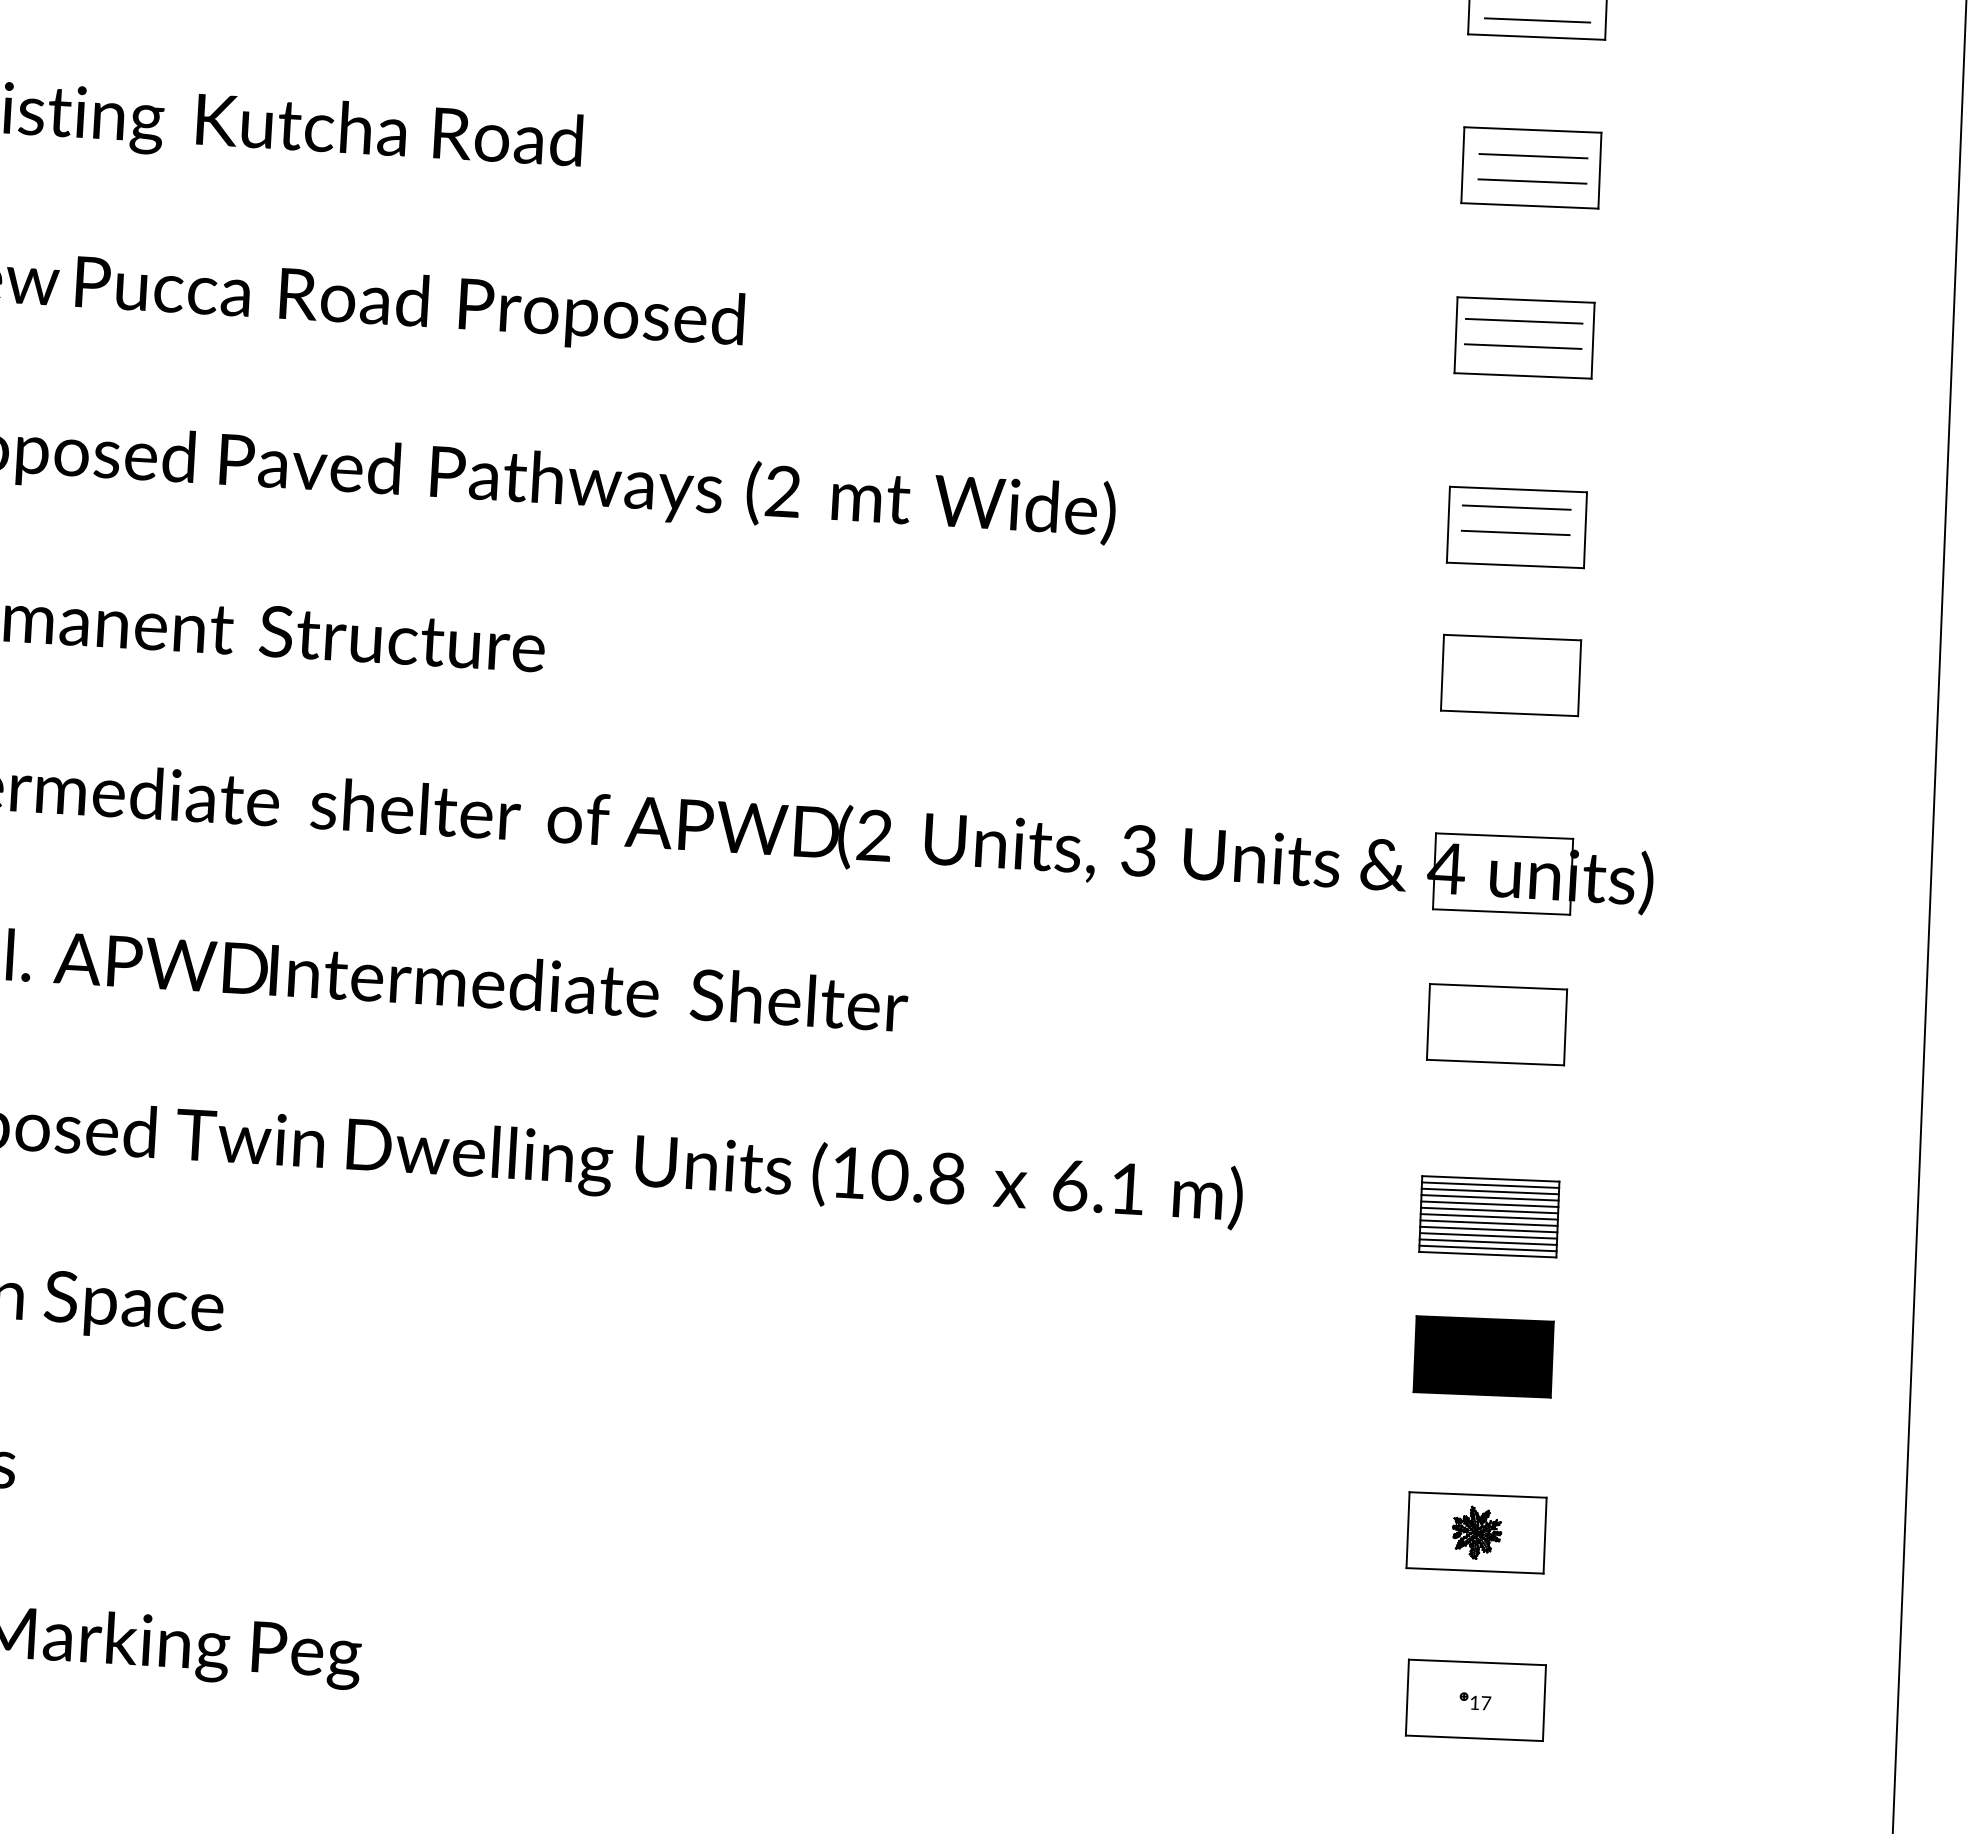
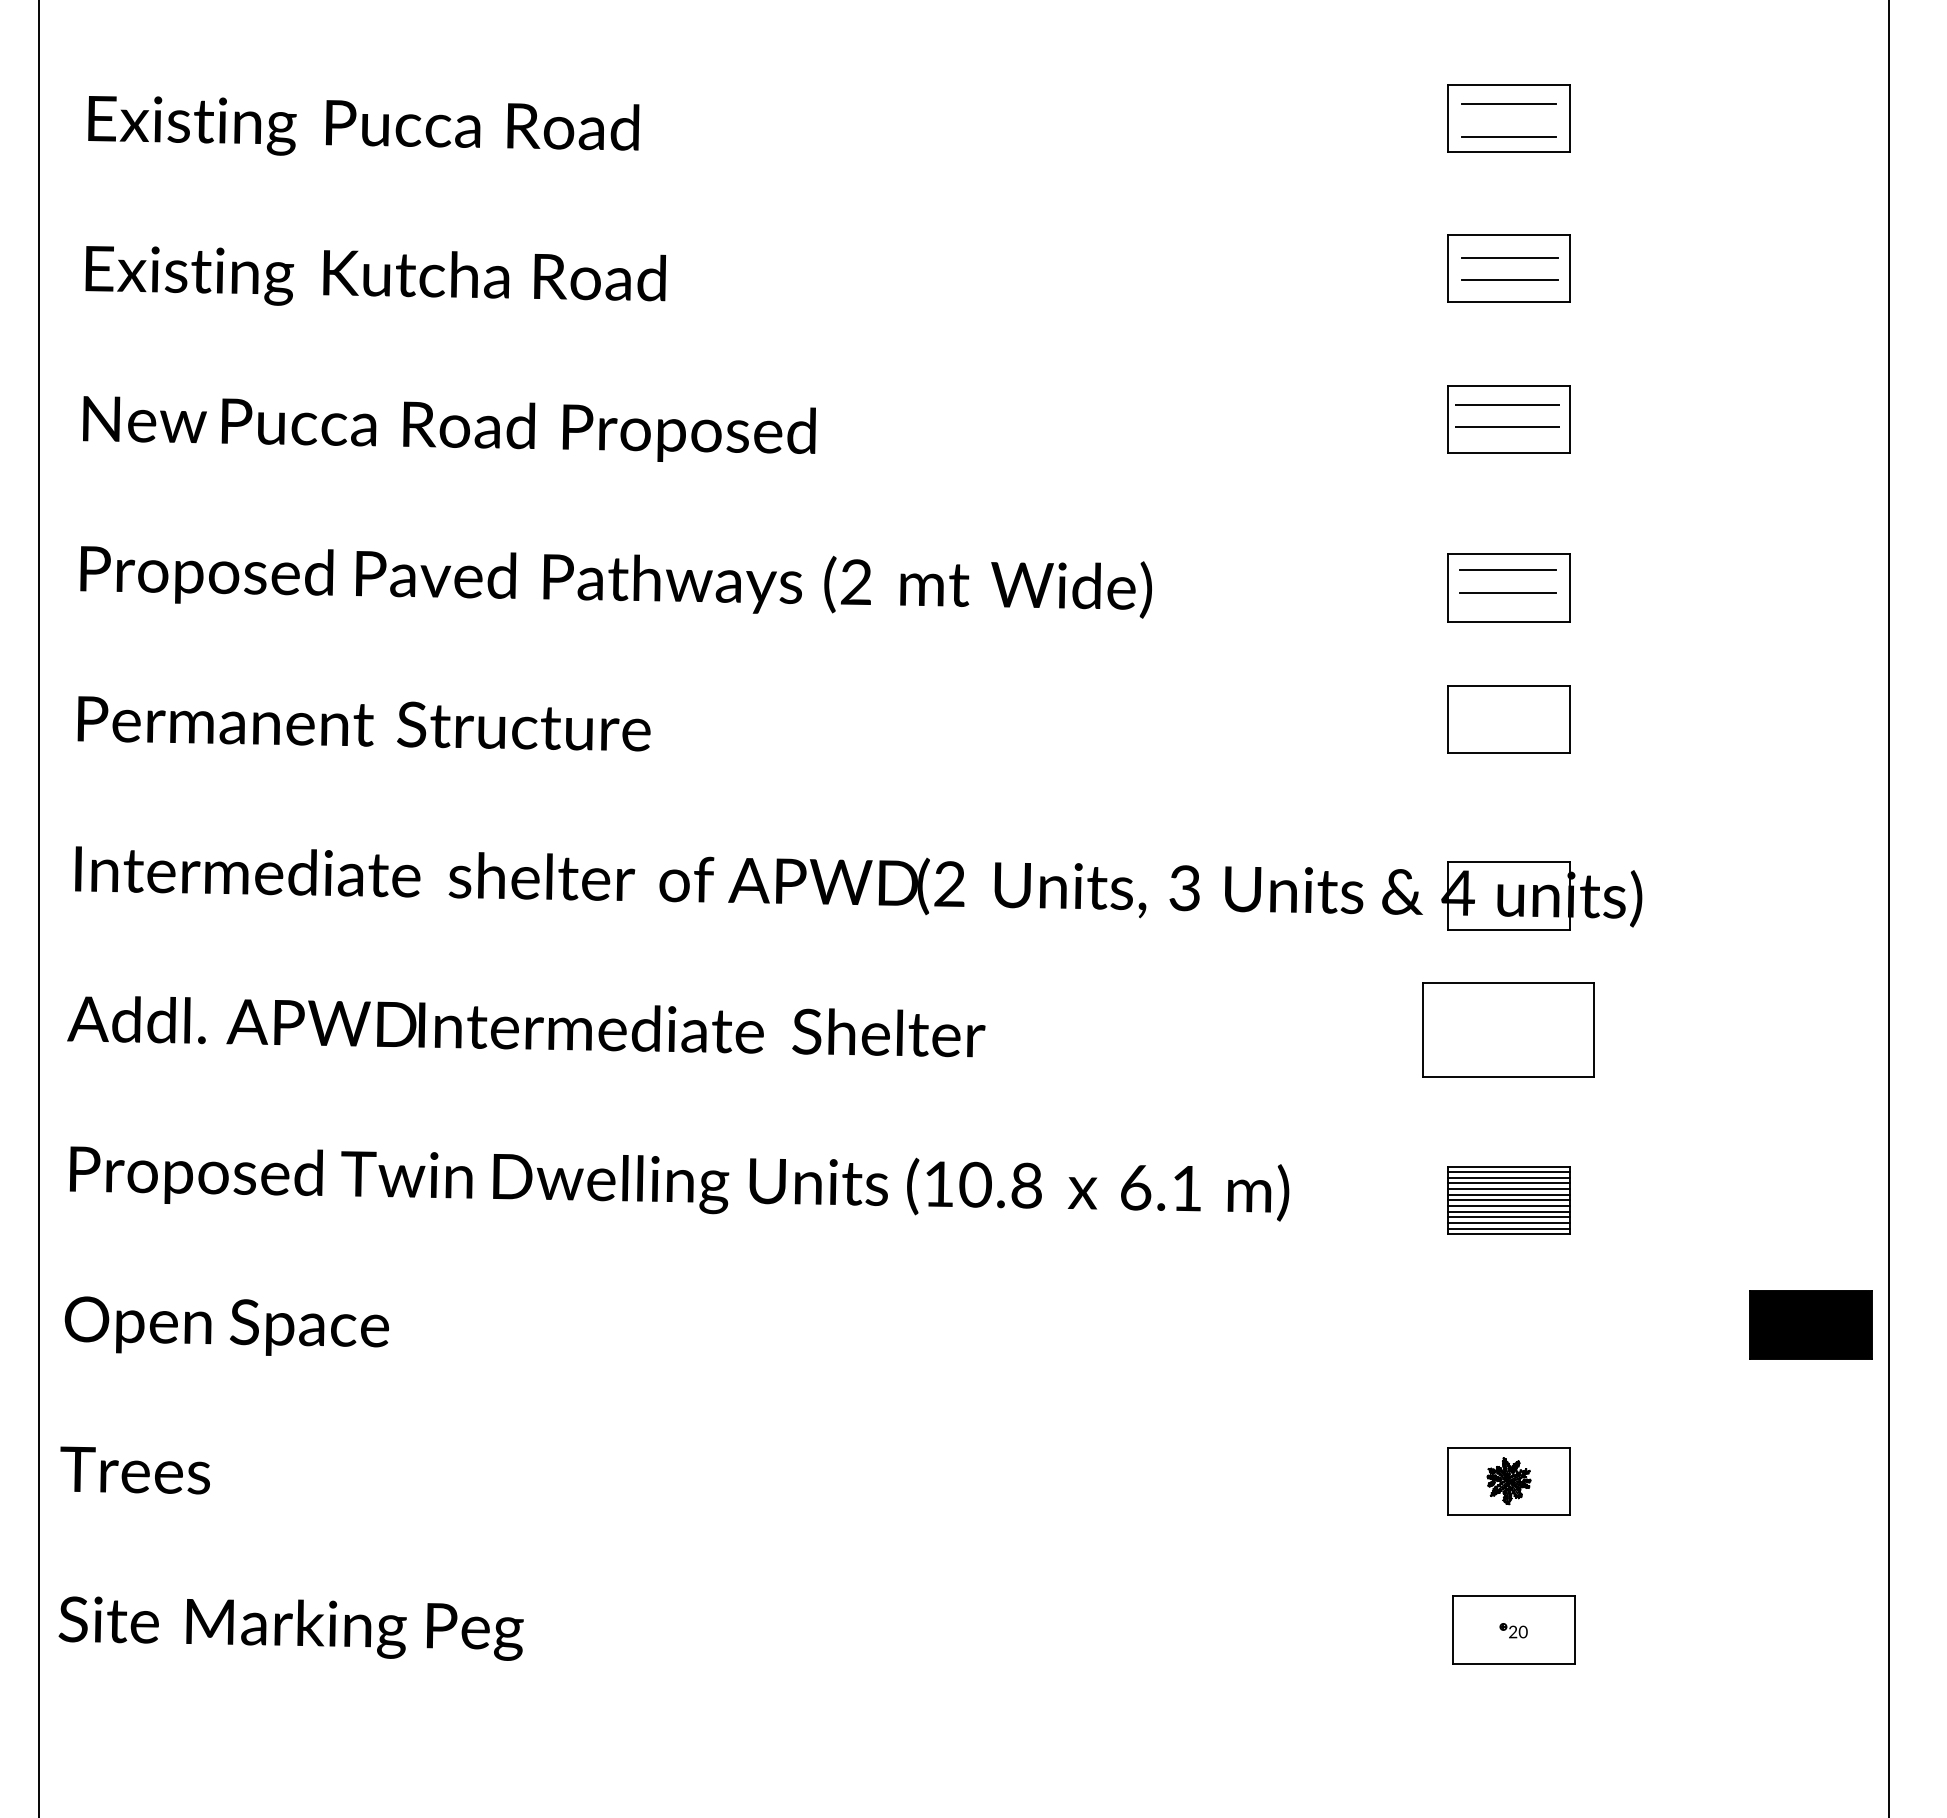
part: (1496, 1024) -> (1508, 1029), size x1.4
part: (1483, 1356) -> (1810, 1324), moved
text: (1480, 1702) -> (1518, 1631), 17 -> 20

